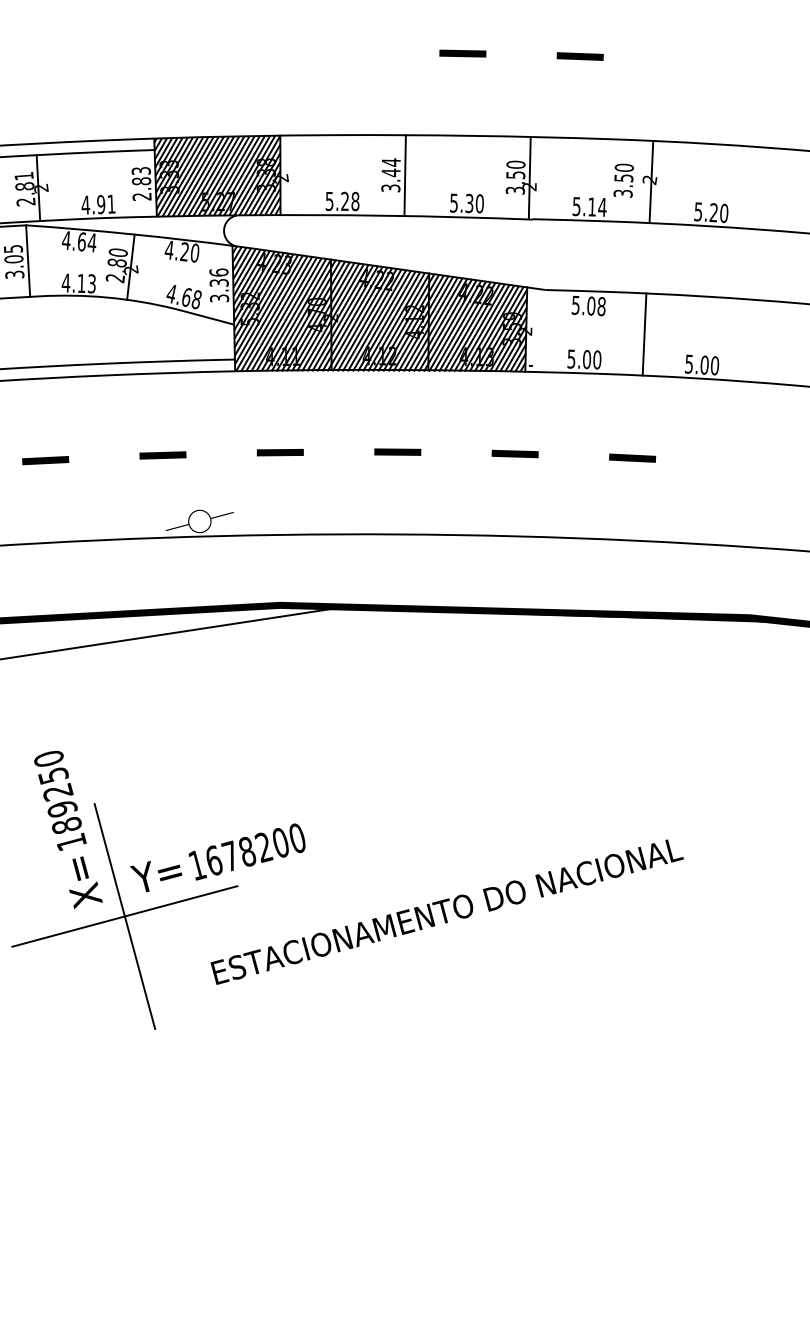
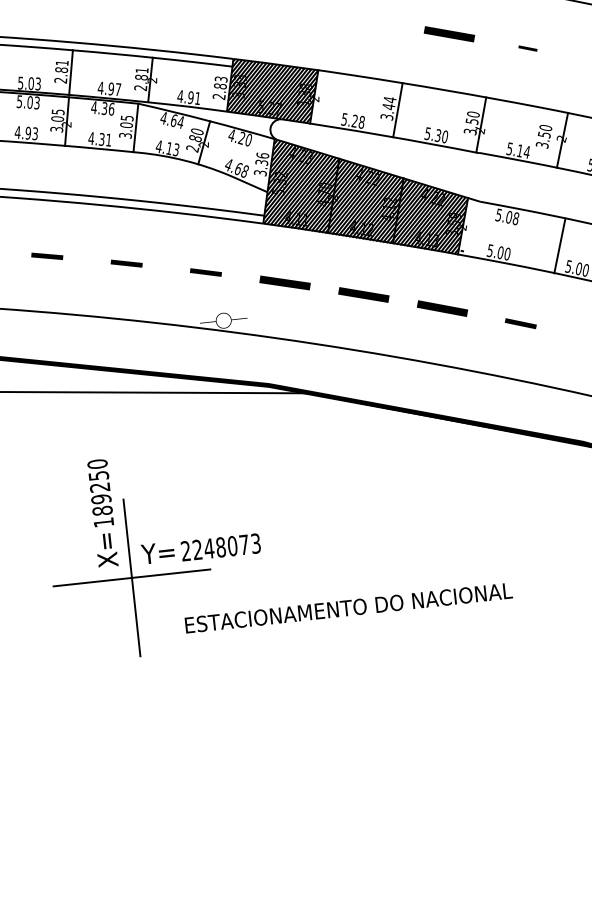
part: (462, 53) -> (449, 34), size x1.6
part: (579, 56) -> (527, 48), size x0.6
line: (643, 333) -> (559, 245), moved
part: (397, 451) -> (363, 294), size x1.6
part: (279, 452) -> (284, 282), size x1.6
part: (515, 453) -> (442, 308), size x1.6
text: (246, 852) -> (220, 547), 1678200 -> 2248073

